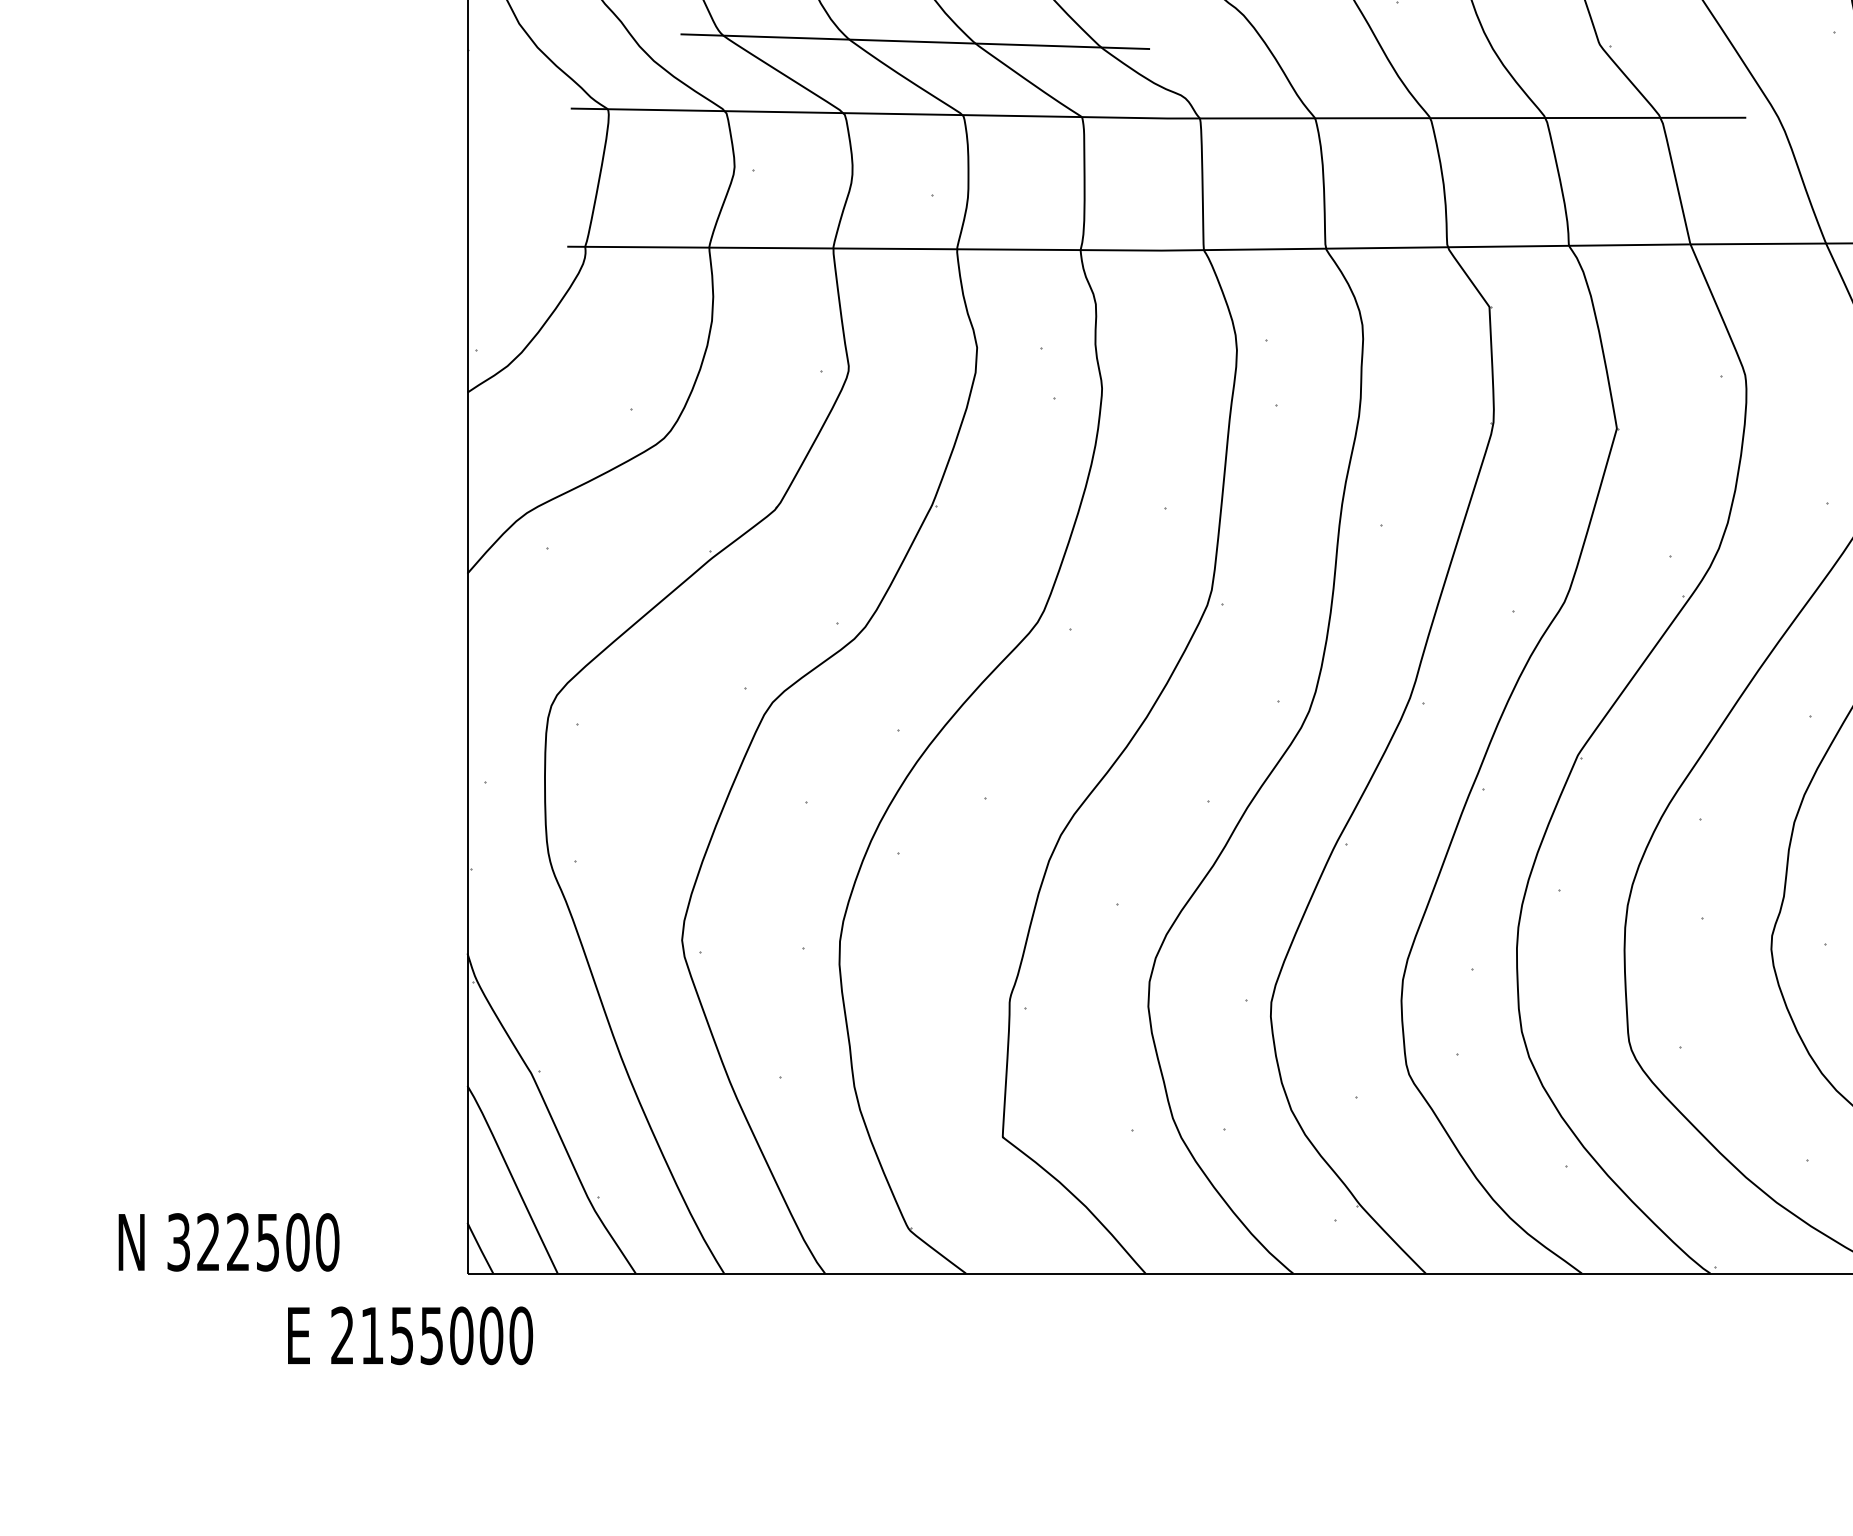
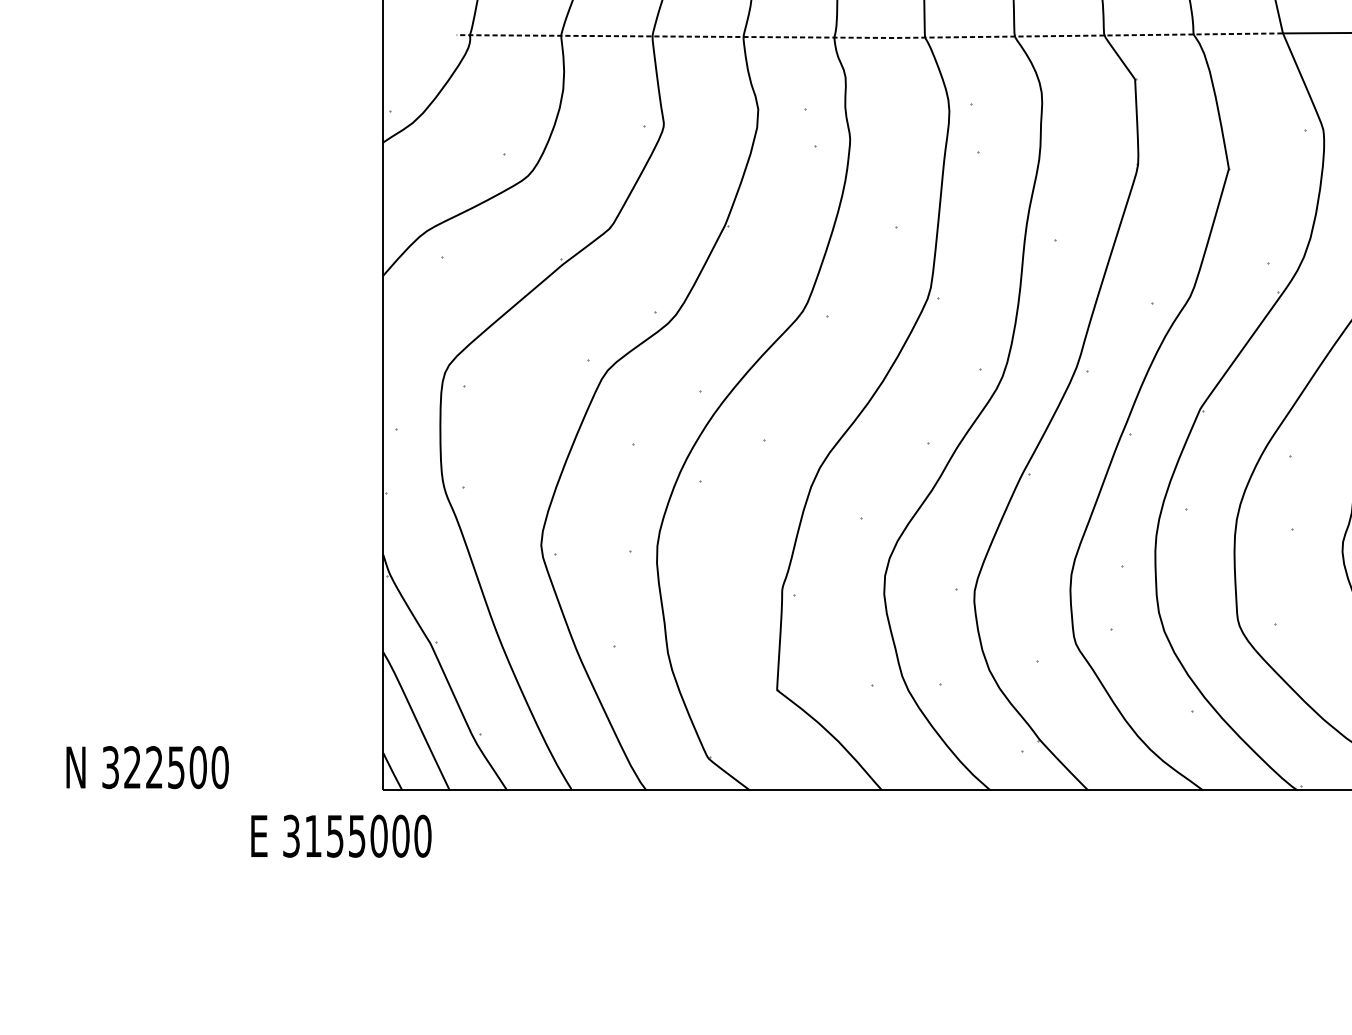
line: (1128, 250) -> (869, 37), solid -> dashed
text: (228, 1242) -> (147, 767), moved
text: (342, 1335) -> (291, 836), 2155000 -> 3155000

